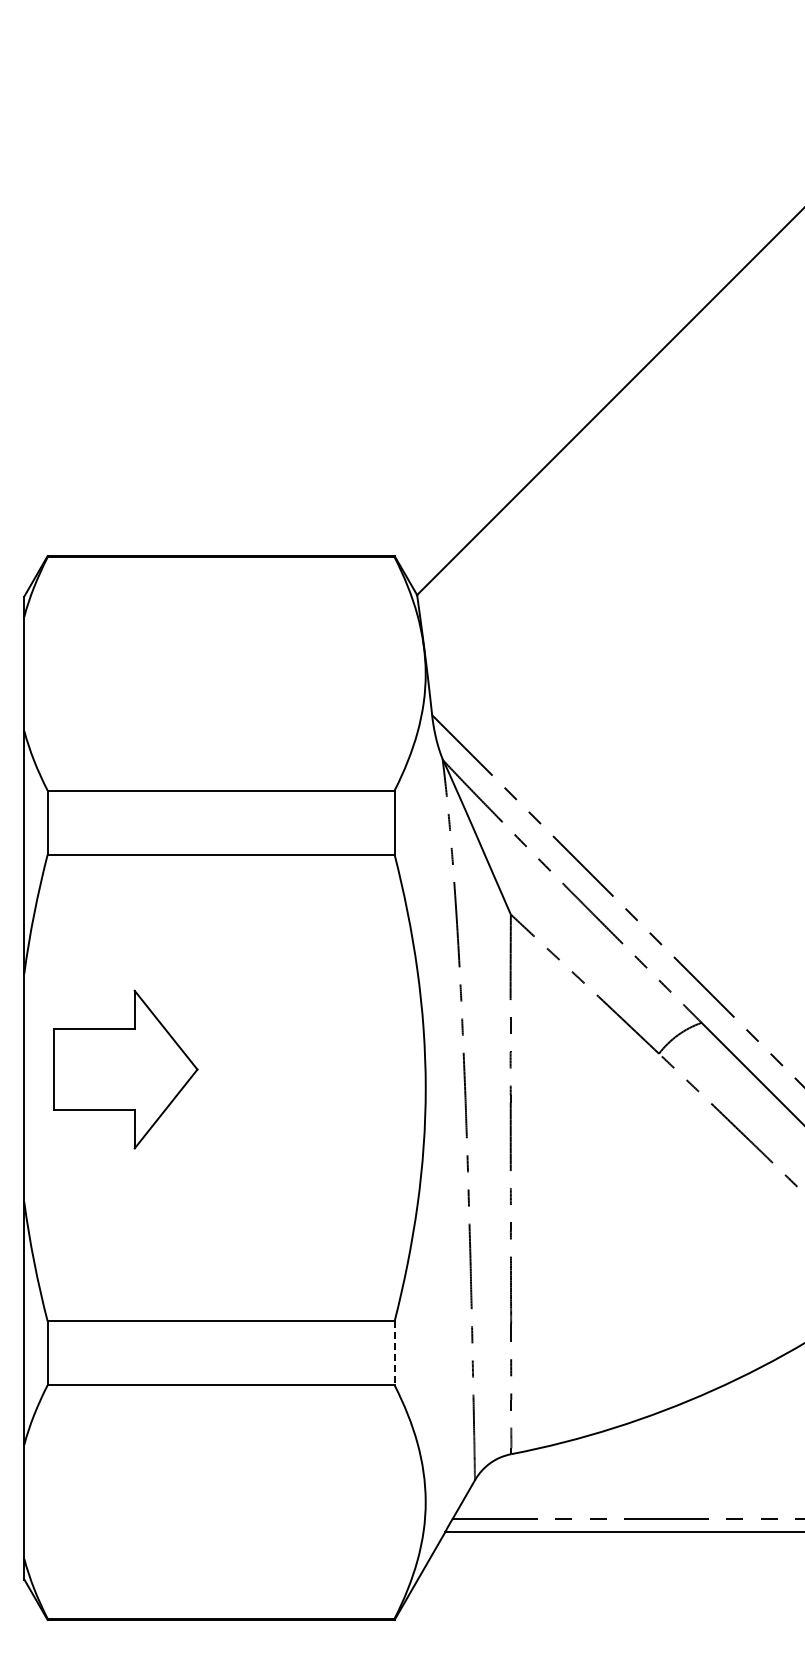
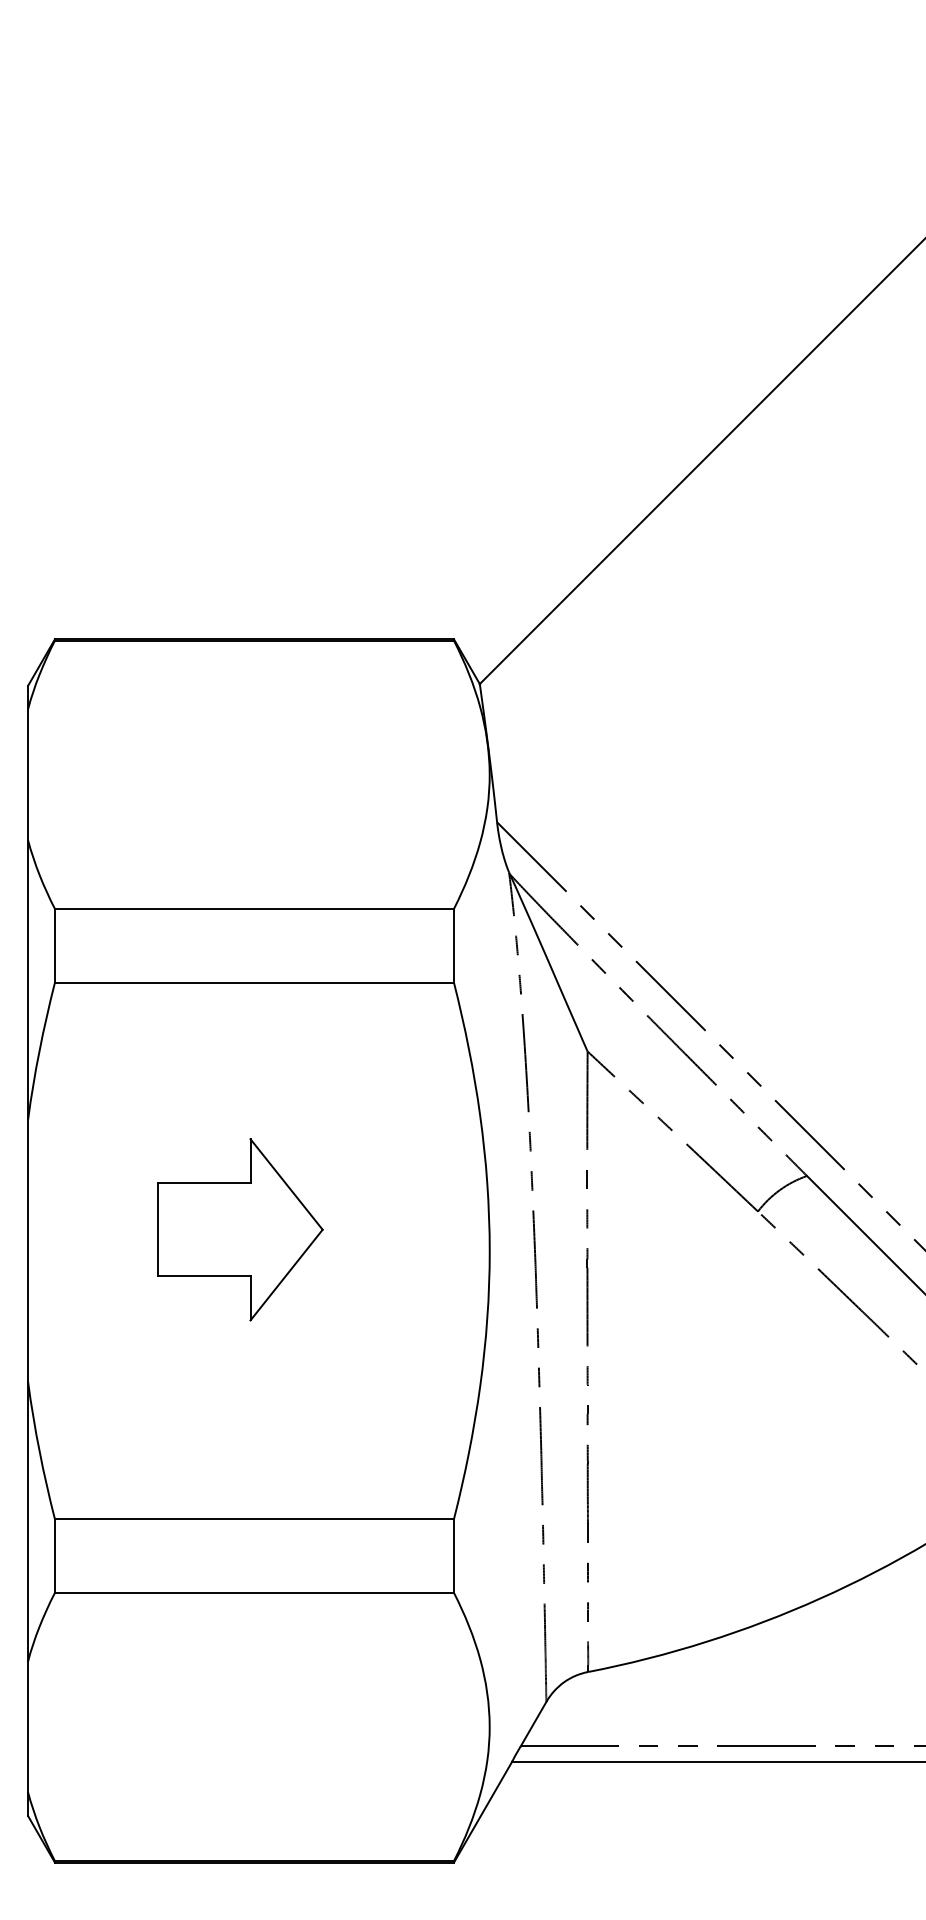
part: (125, 1069) -> (239, 1229), moved
line: (394, 1353) -> (453, 1556), dashed -> solid

